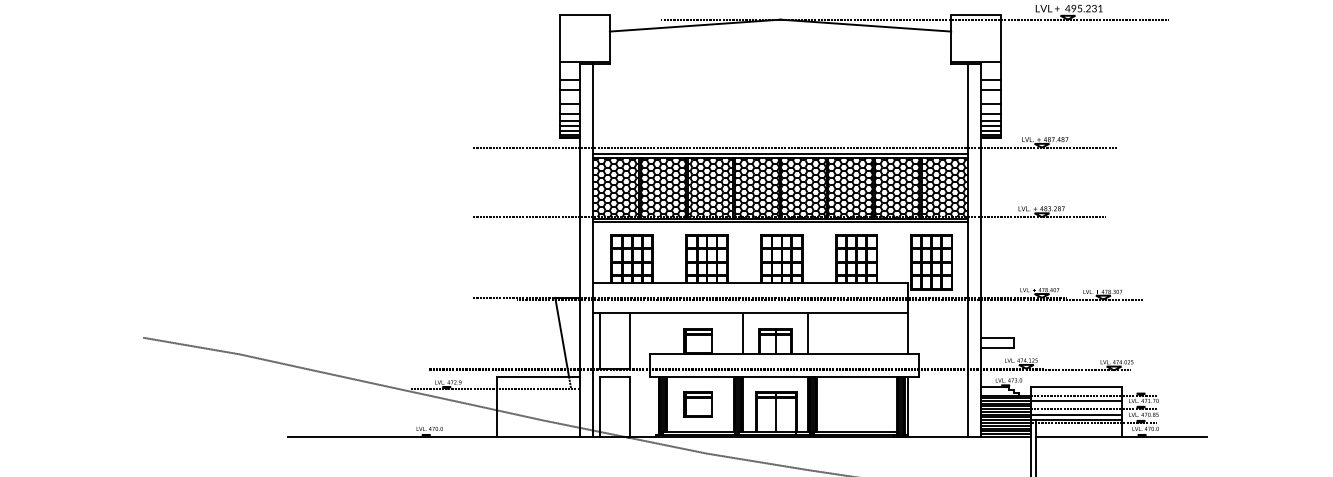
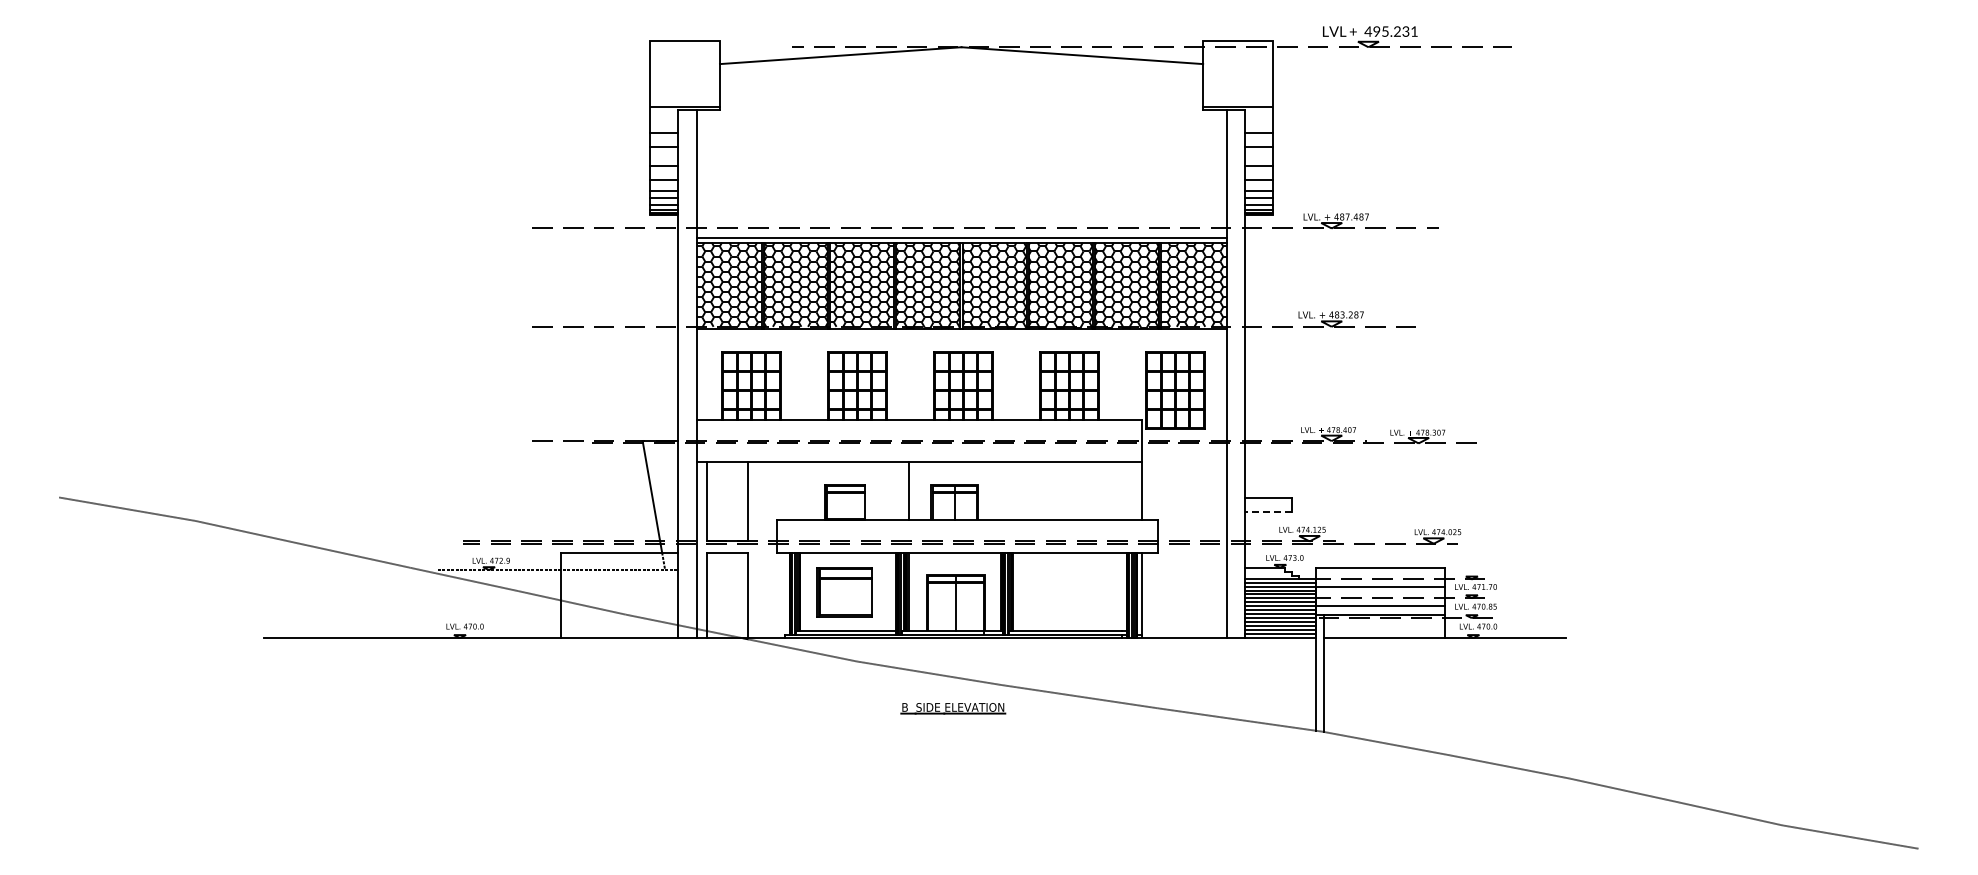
line: (780, 221) -> (961, 333), removed
line: (808, 332) -> (1000, 490), removed
line: (997, 347) -> (1268, 511), solid -> dashed
part: (697, 404) -> (844, 592), size x1.4

